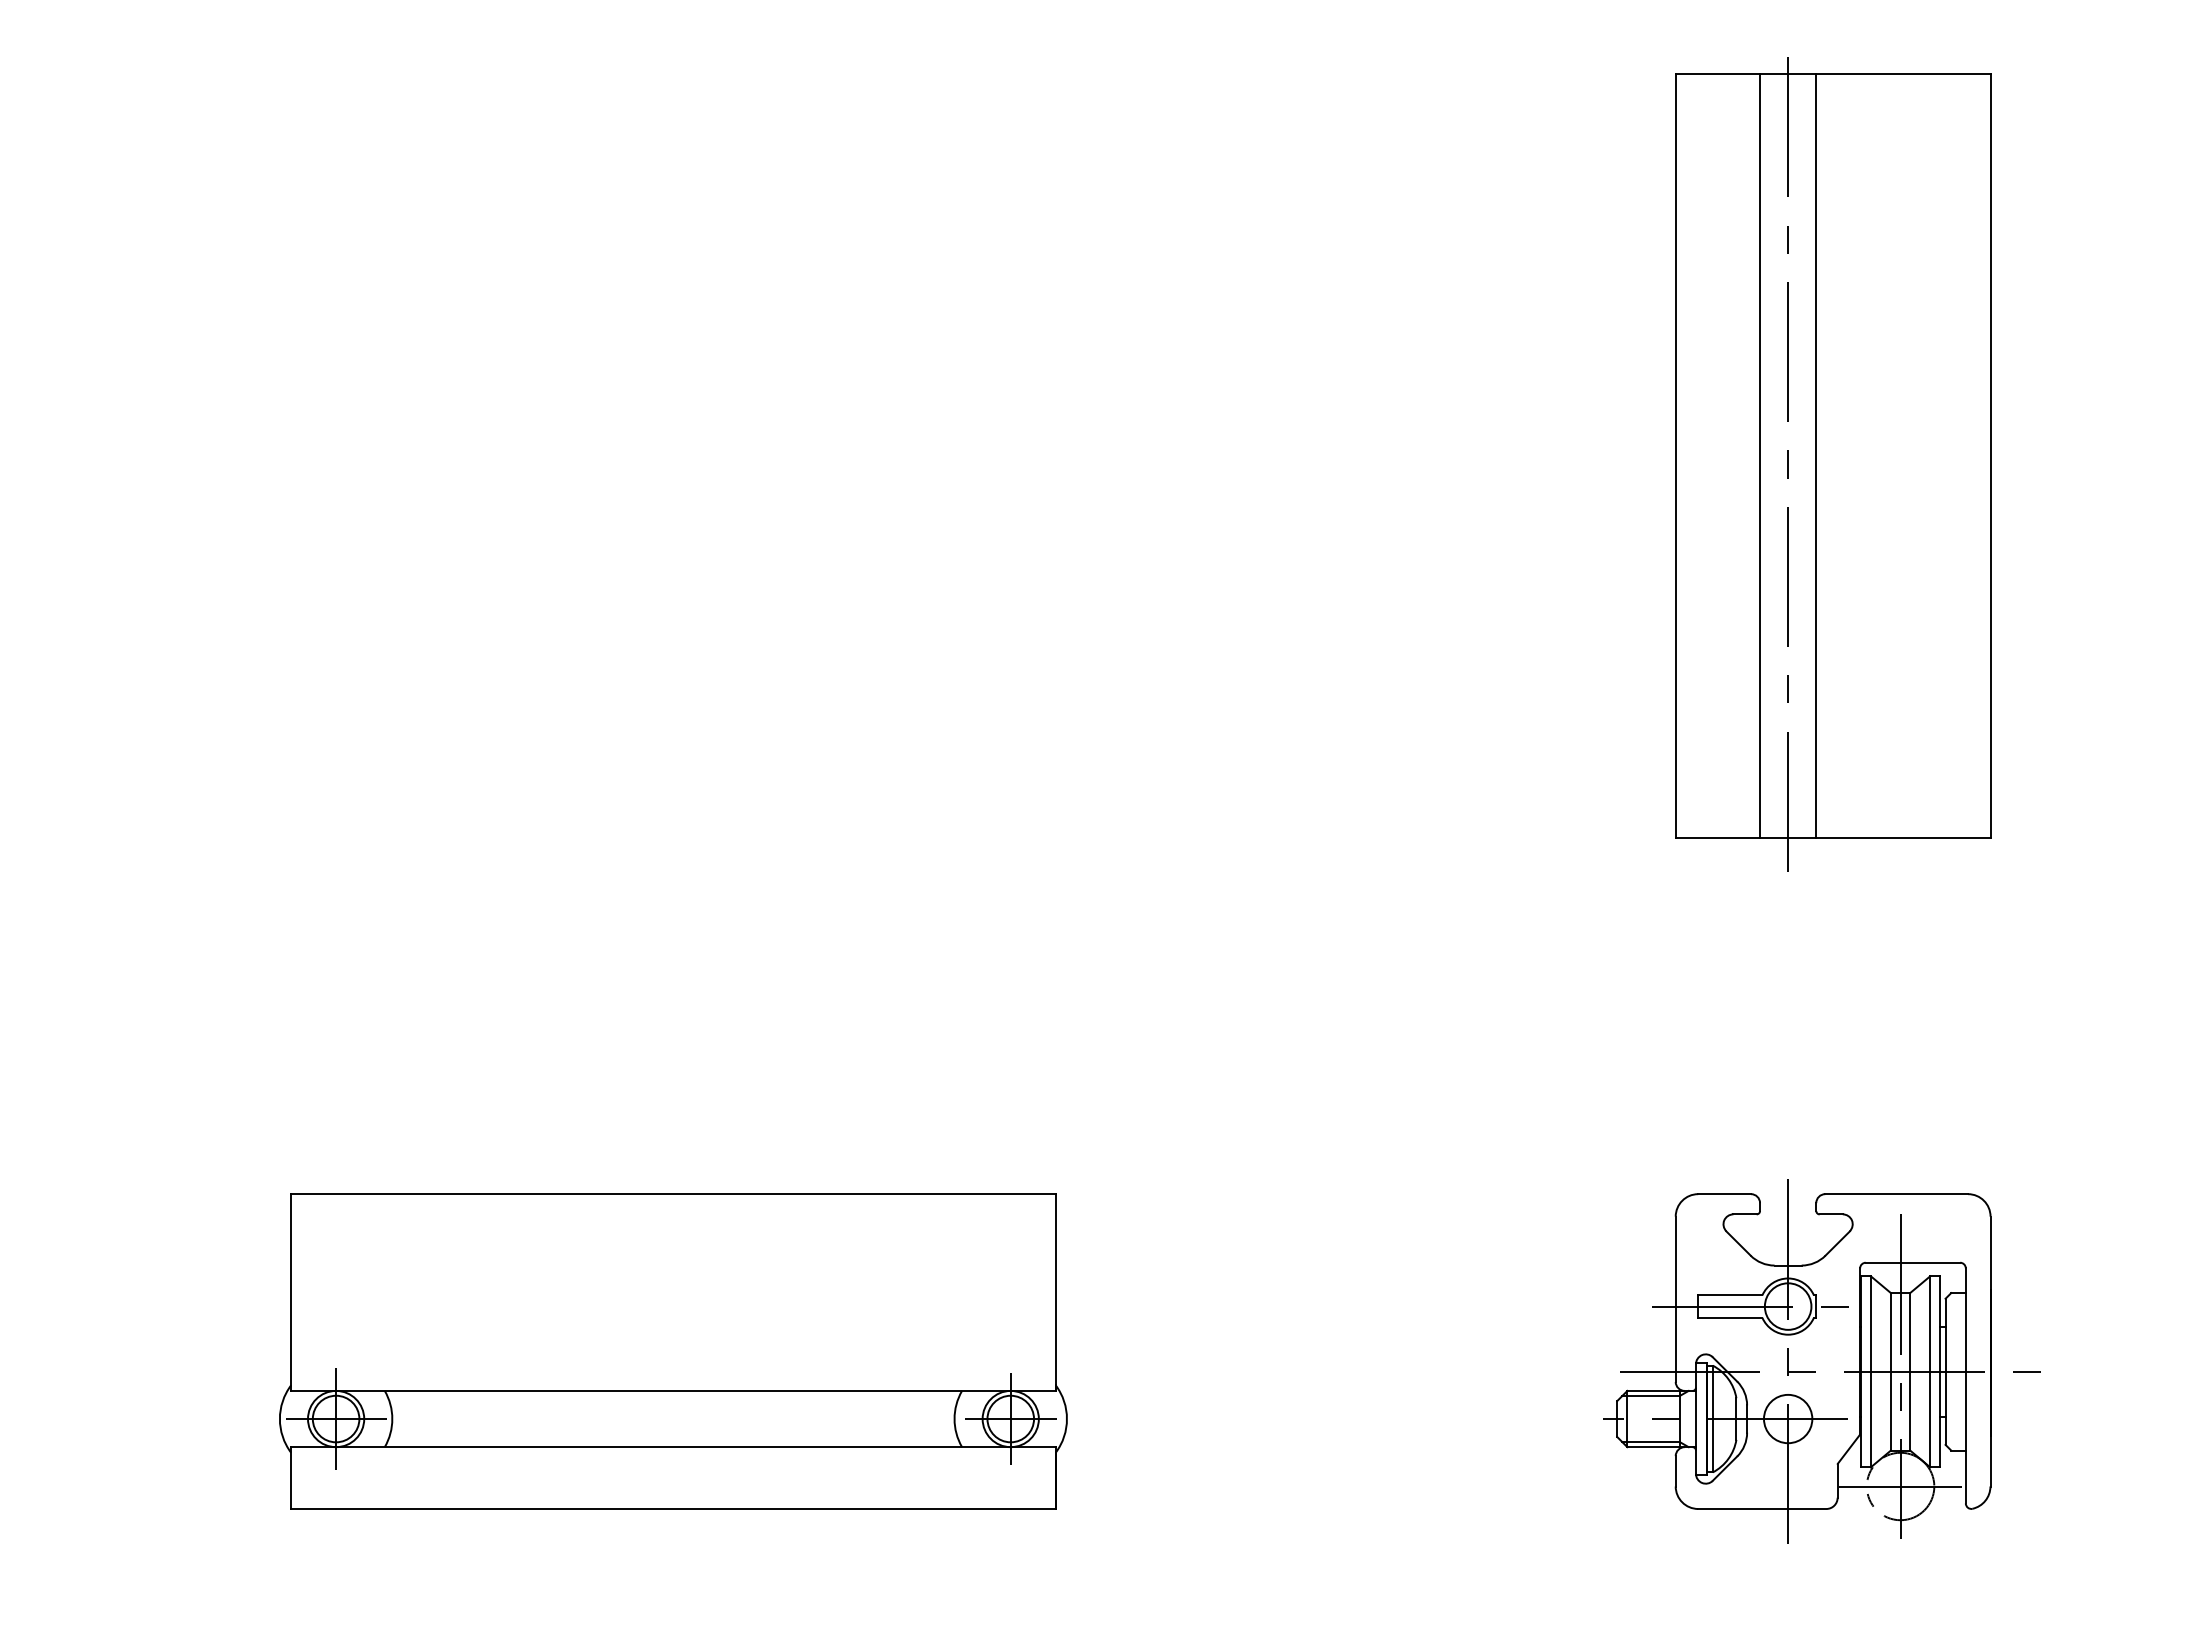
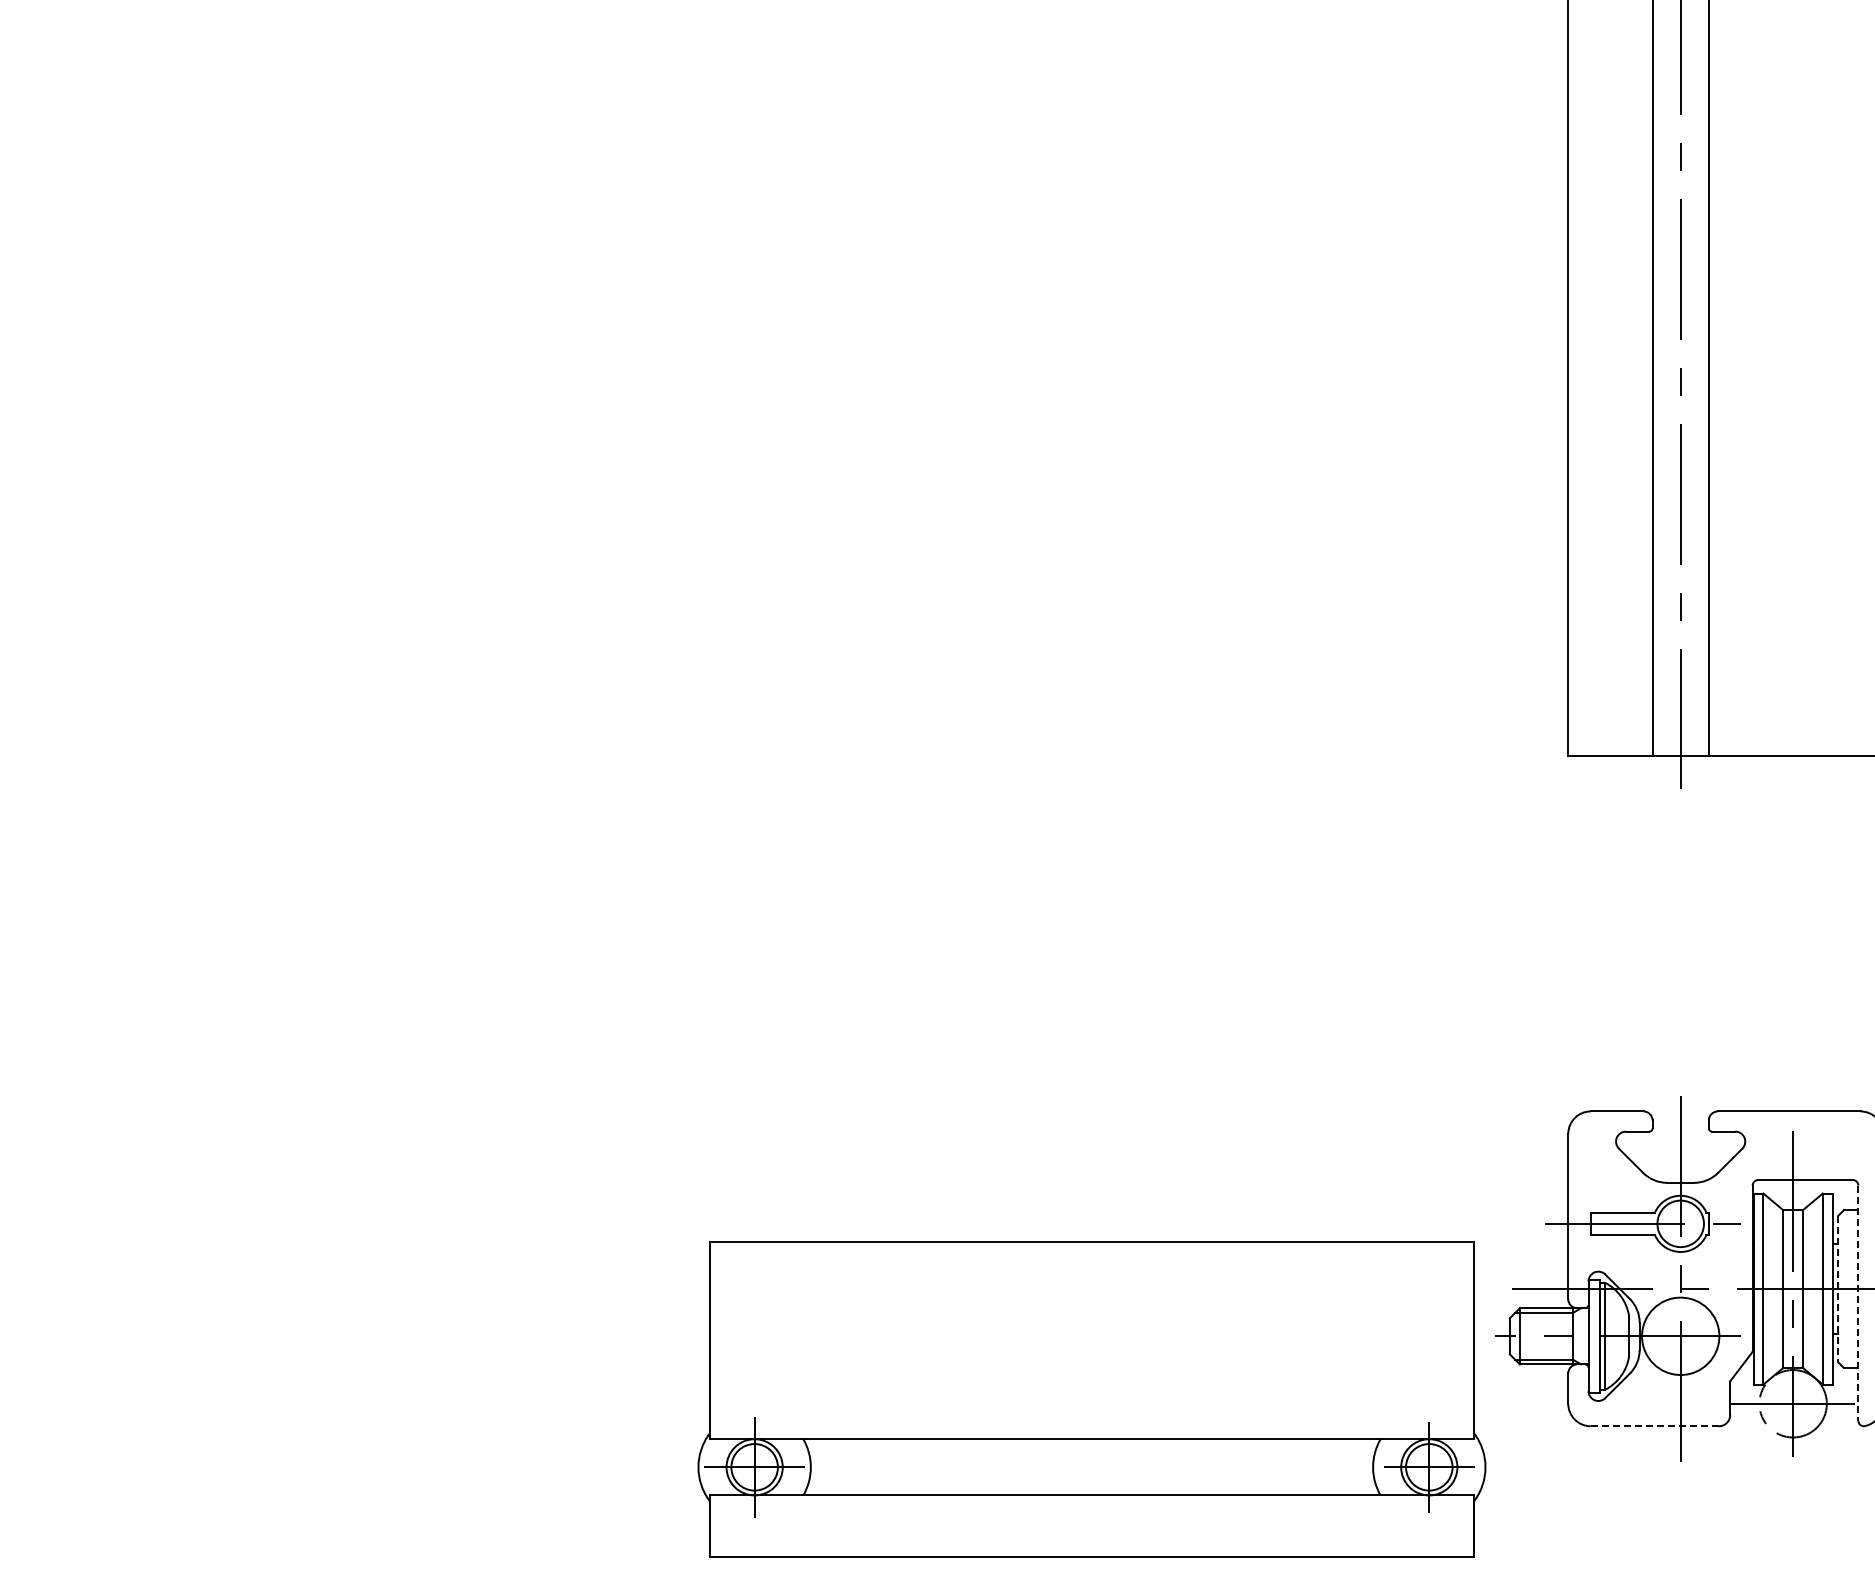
part: (673, 1351) -> (1092, 1399), moved
line: (1945, 1372) -> (1838, 1289), solid -> dashed
line: (1965, 1386) -> (1858, 1303), solid -> dashed
circle: (1788, 1418) -> (1681, 1335), size x1.6
line: (1761, 1508) -> (1654, 1425), solid -> dashed

